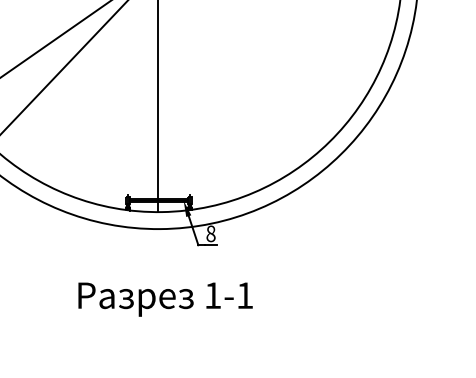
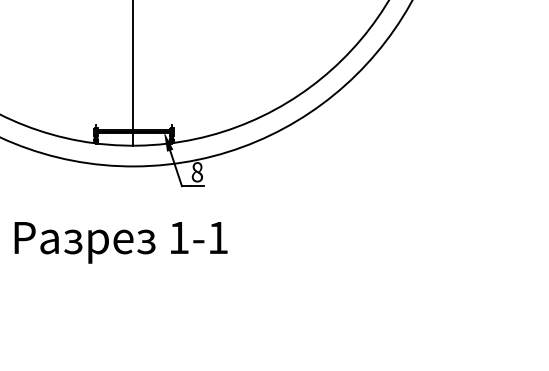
text: (165, 299) -> (121, 242), moved

